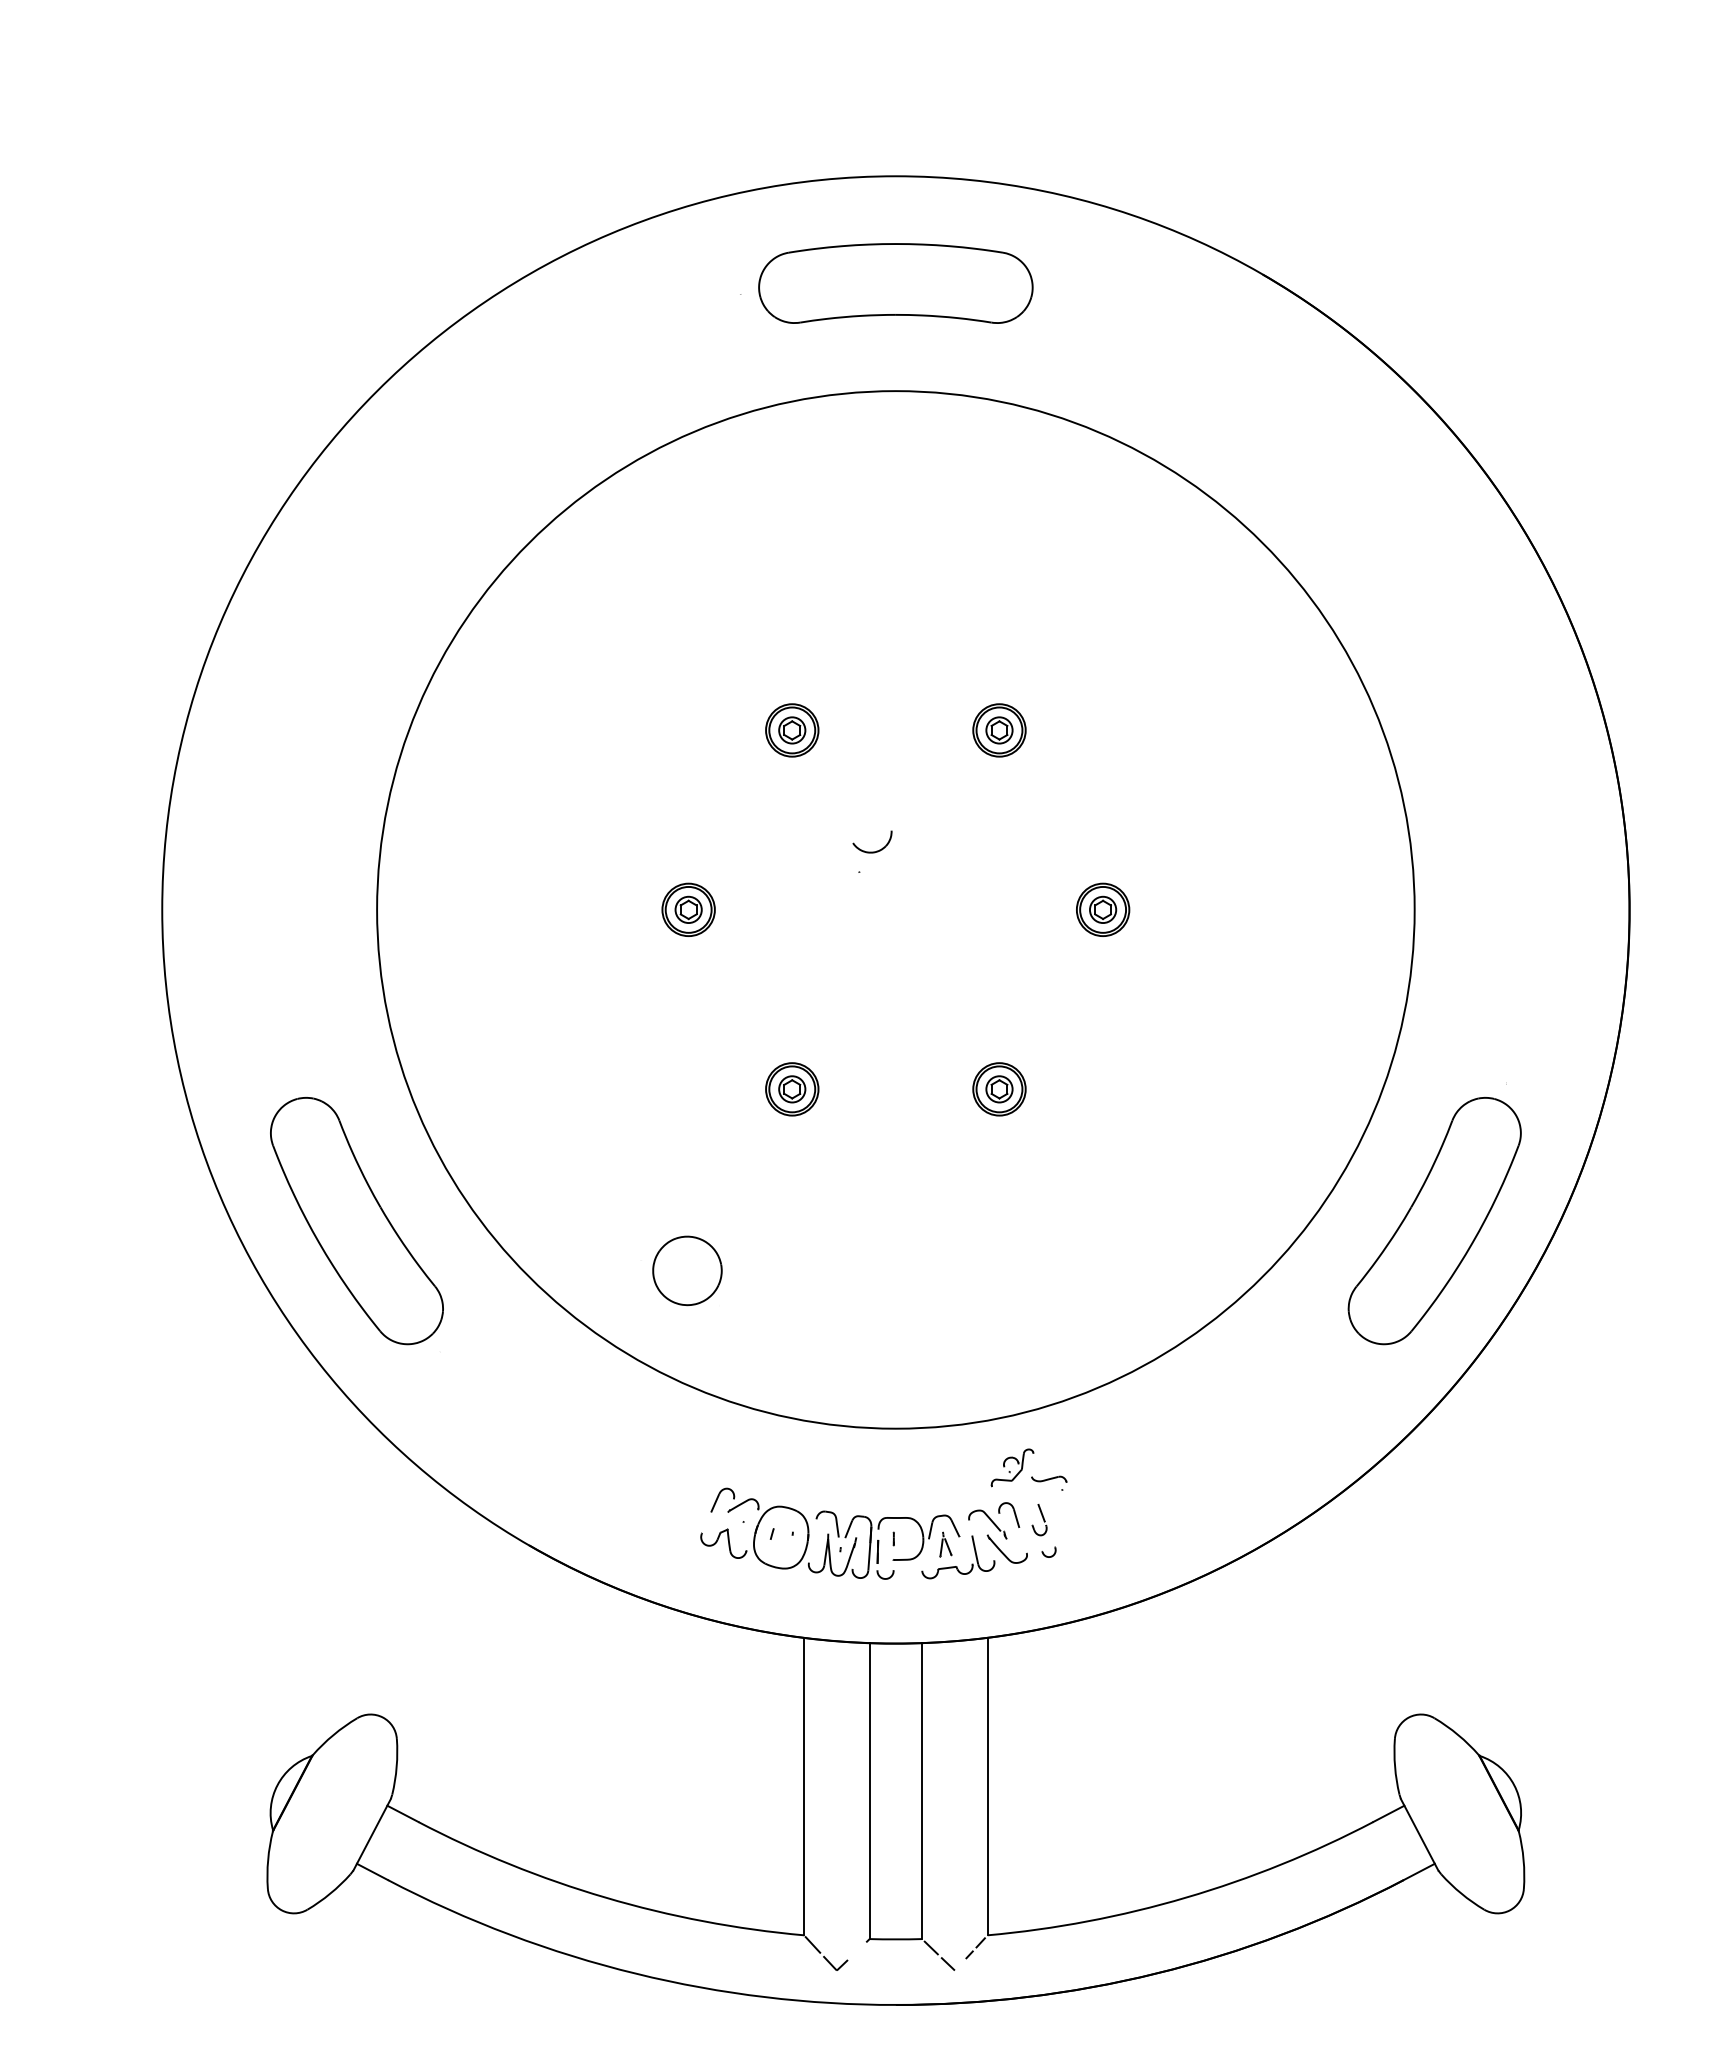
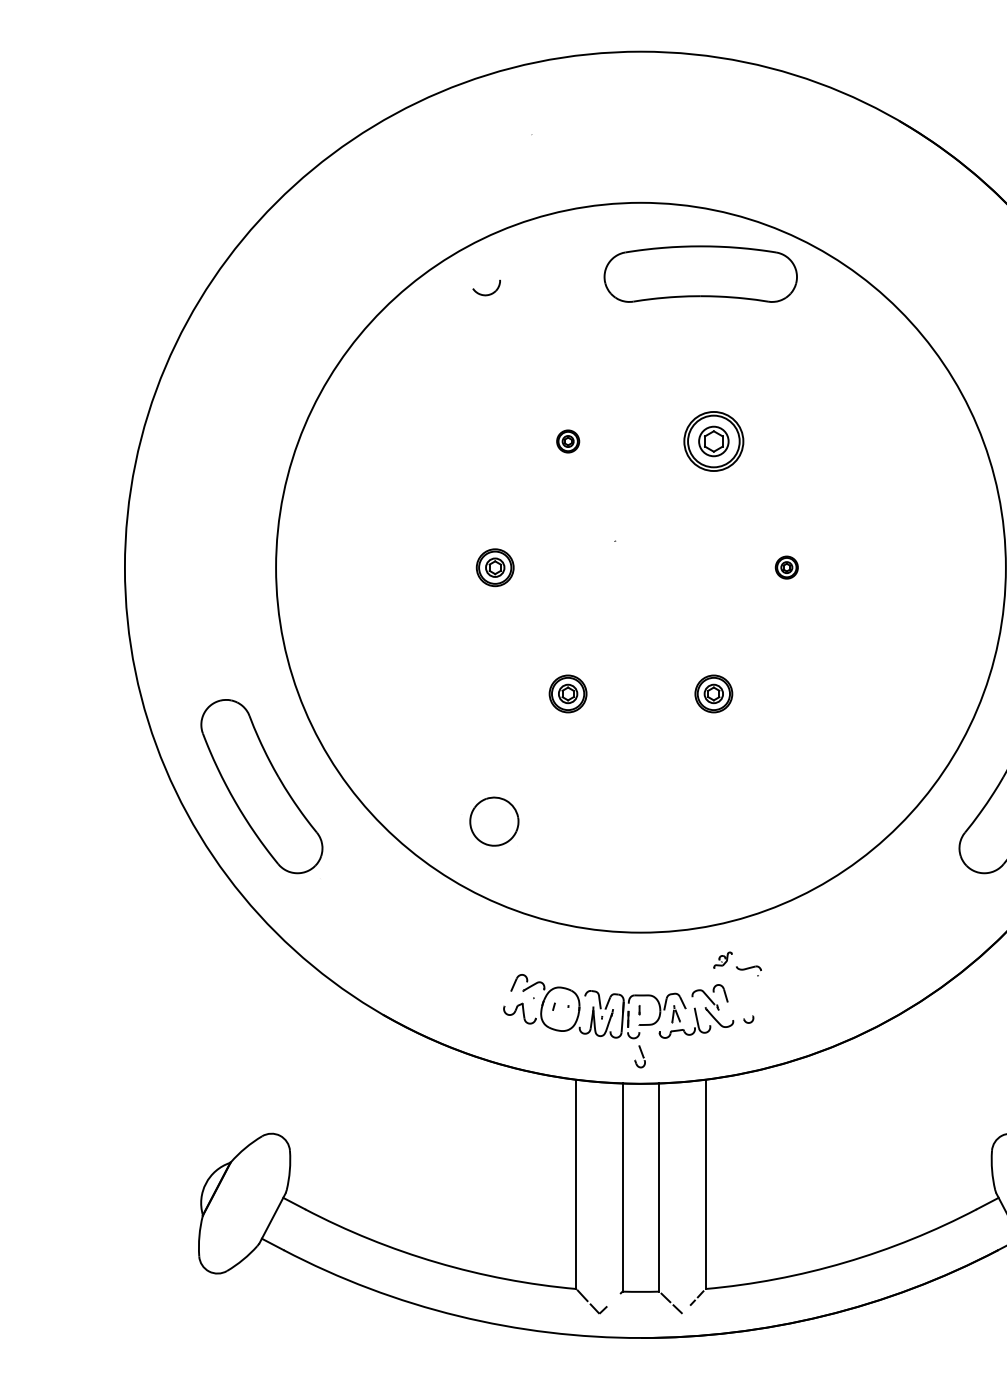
part: (895, 283) -> (700, 274), moved
part: (792, 730) -> (568, 441), size x0.6
part: (999, 730) -> (713, 441), size x1.6
part: (876, 850) -> (489, 293), moved
part: (1103, 909) -> (787, 567), size x0.6
part: (1012, 1467) -> (723, 959), size x0.6
part: (1039, 1520) -> (640, 1057), moved

